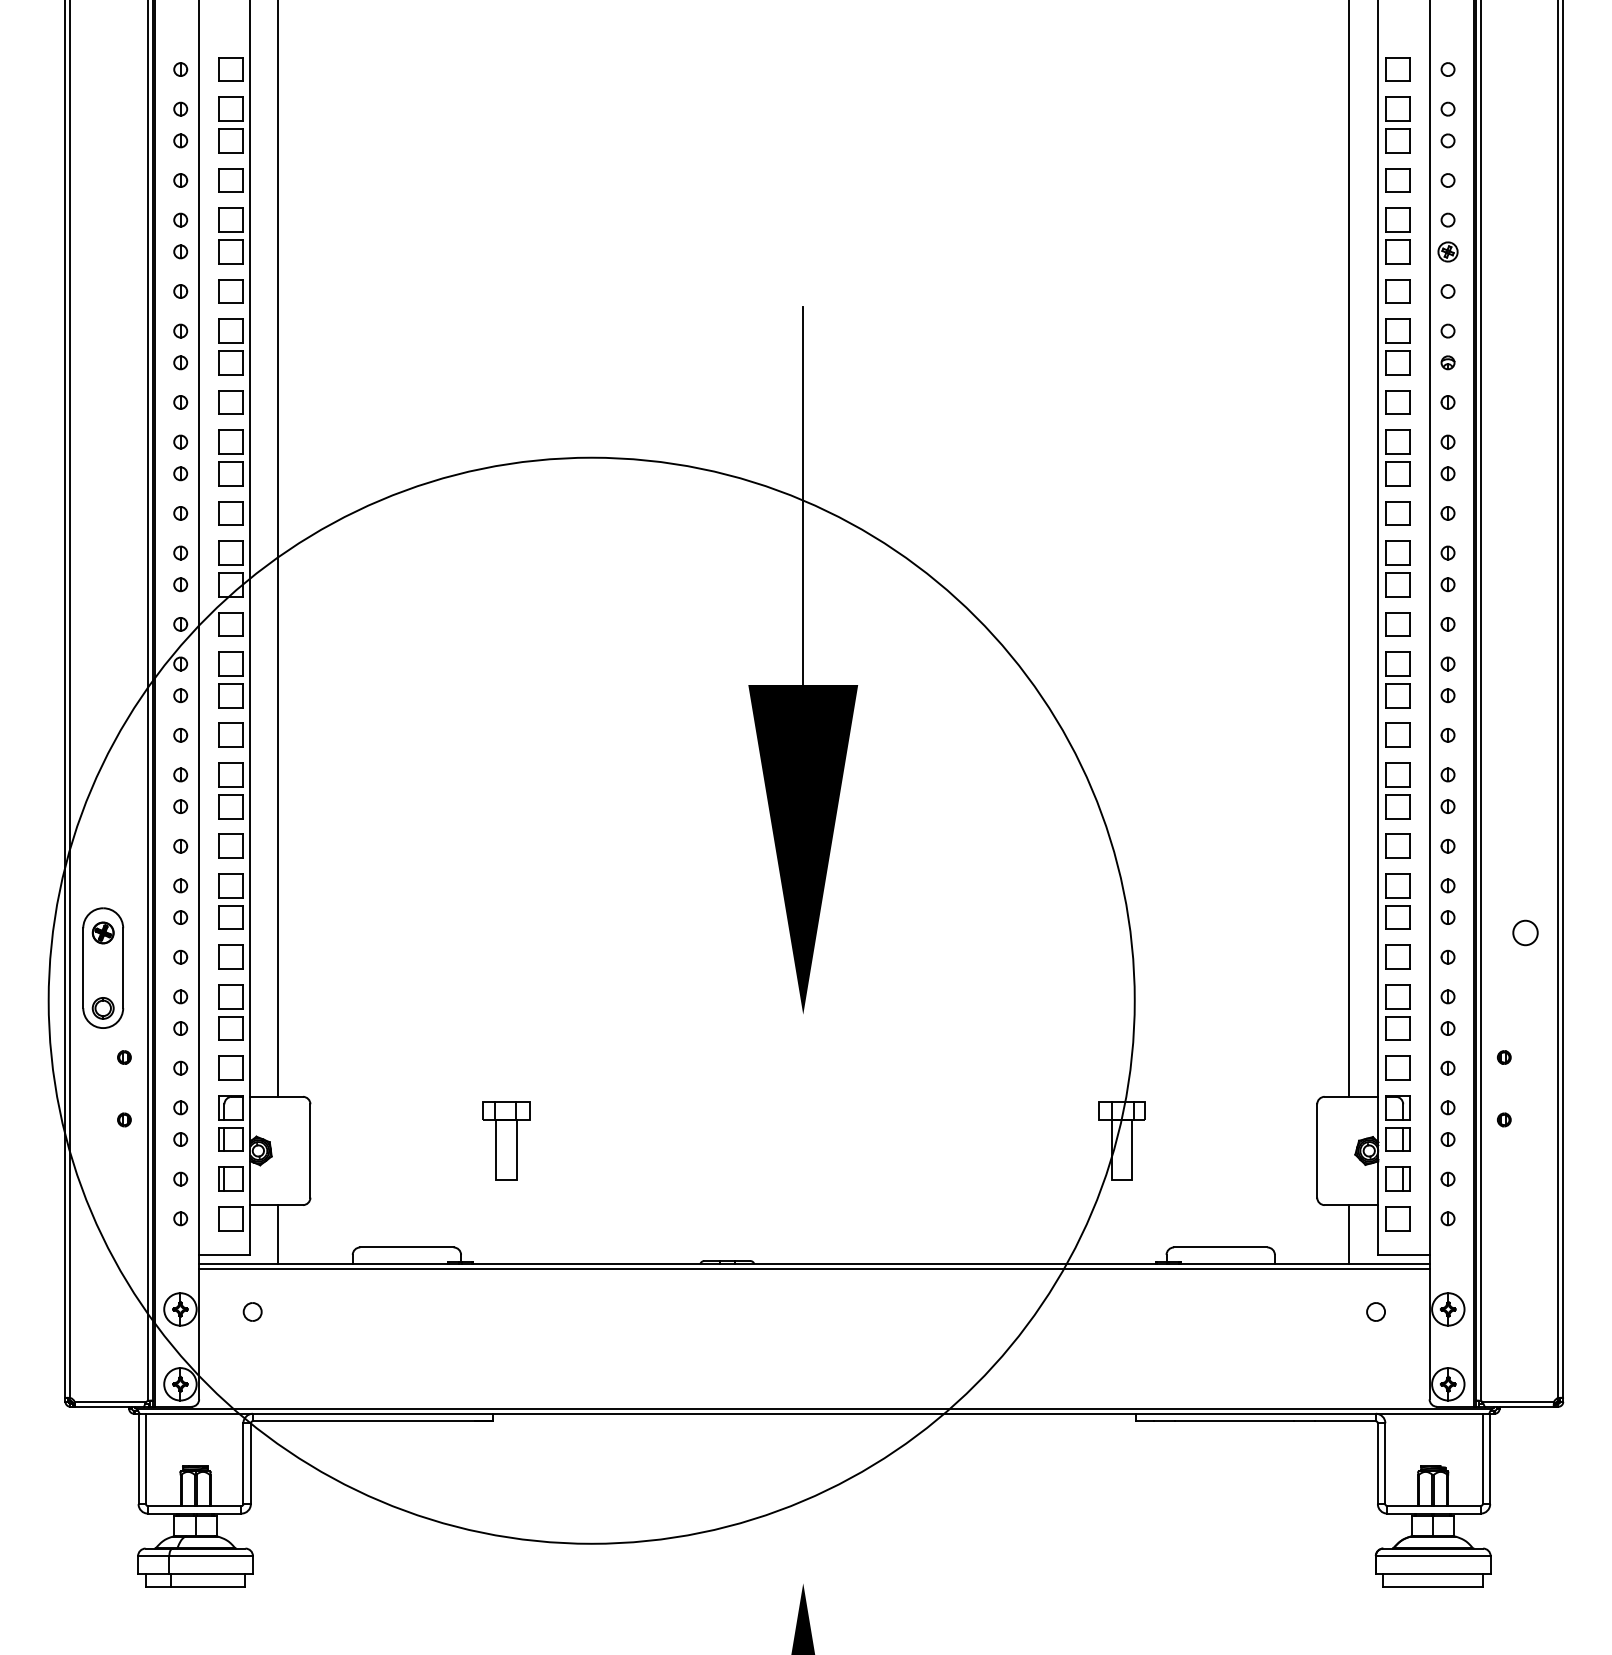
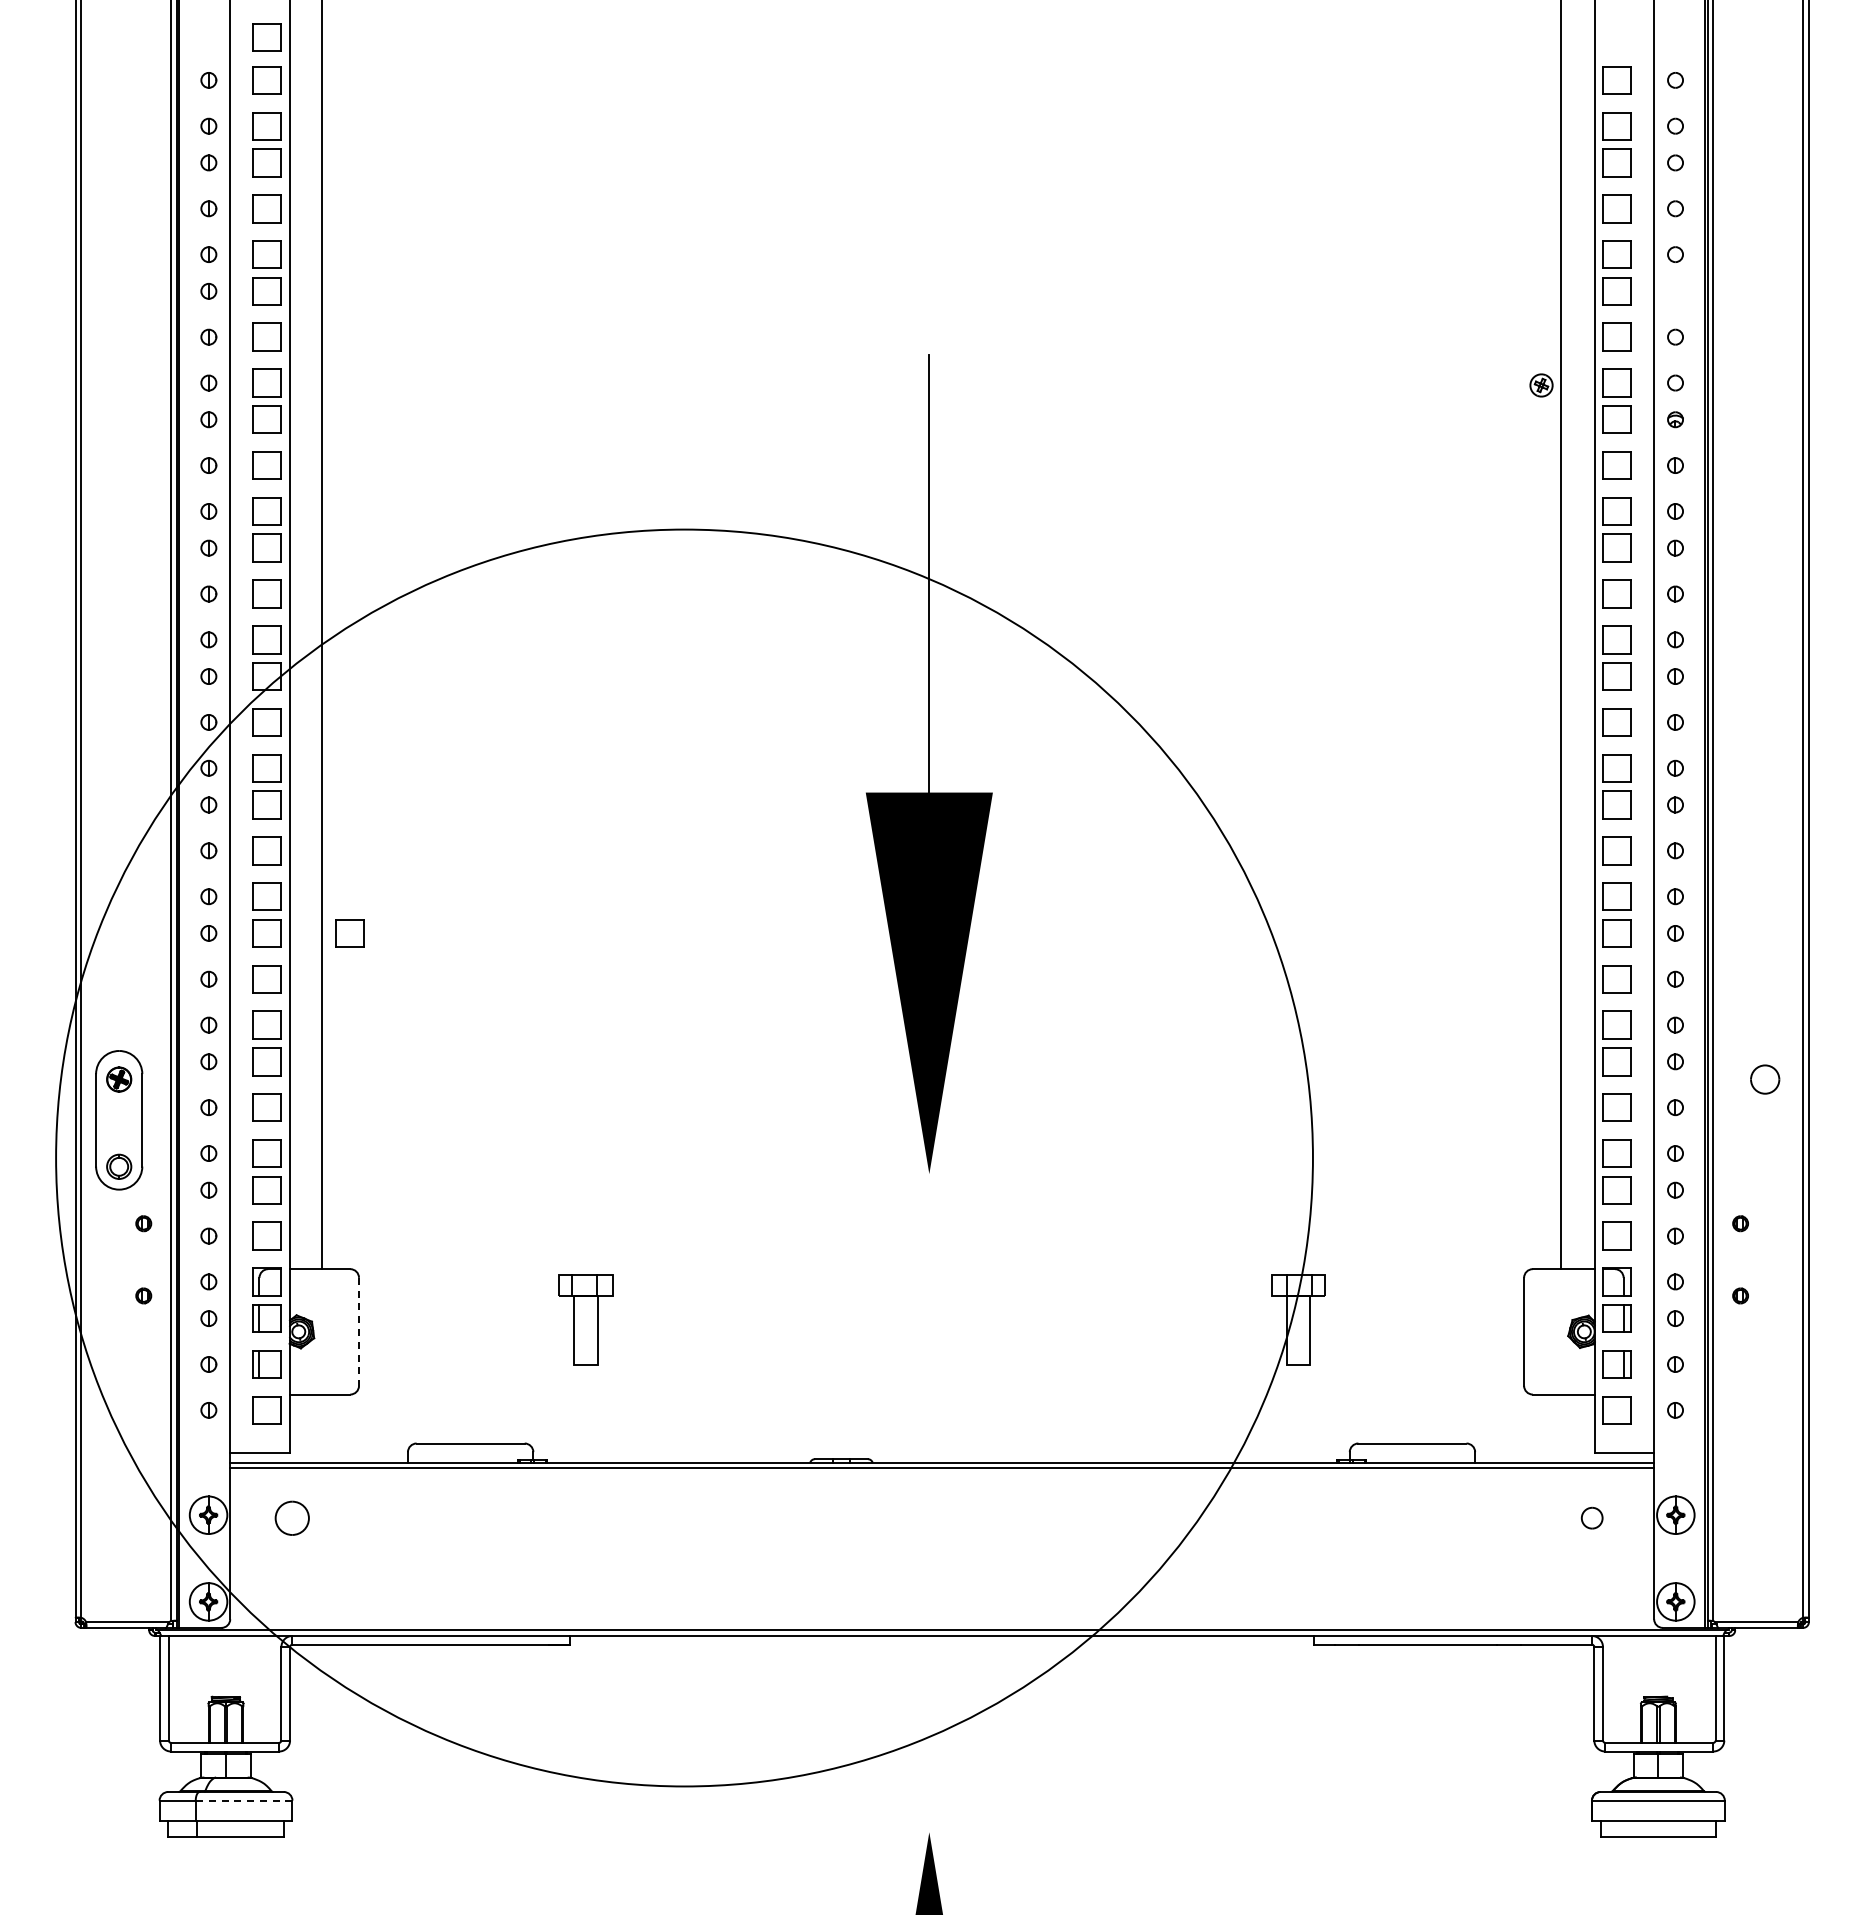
part: (230, 32) -> (266, 37), added
part: (1448, 252) -> (1541, 385), moved
part: (302, 806) -> (349, 933), added
line: (310, 1151) -> (359, 1332), solid -> dashed
line: (278, 1234) -> (321, 1428), removed
line: (1349, 1234) -> (1561, 1428), removed
part: (252, 1311) -> (291, 1517), size x1.6
line: (210, 1555) -> (243, 1800), solid -> dashed

